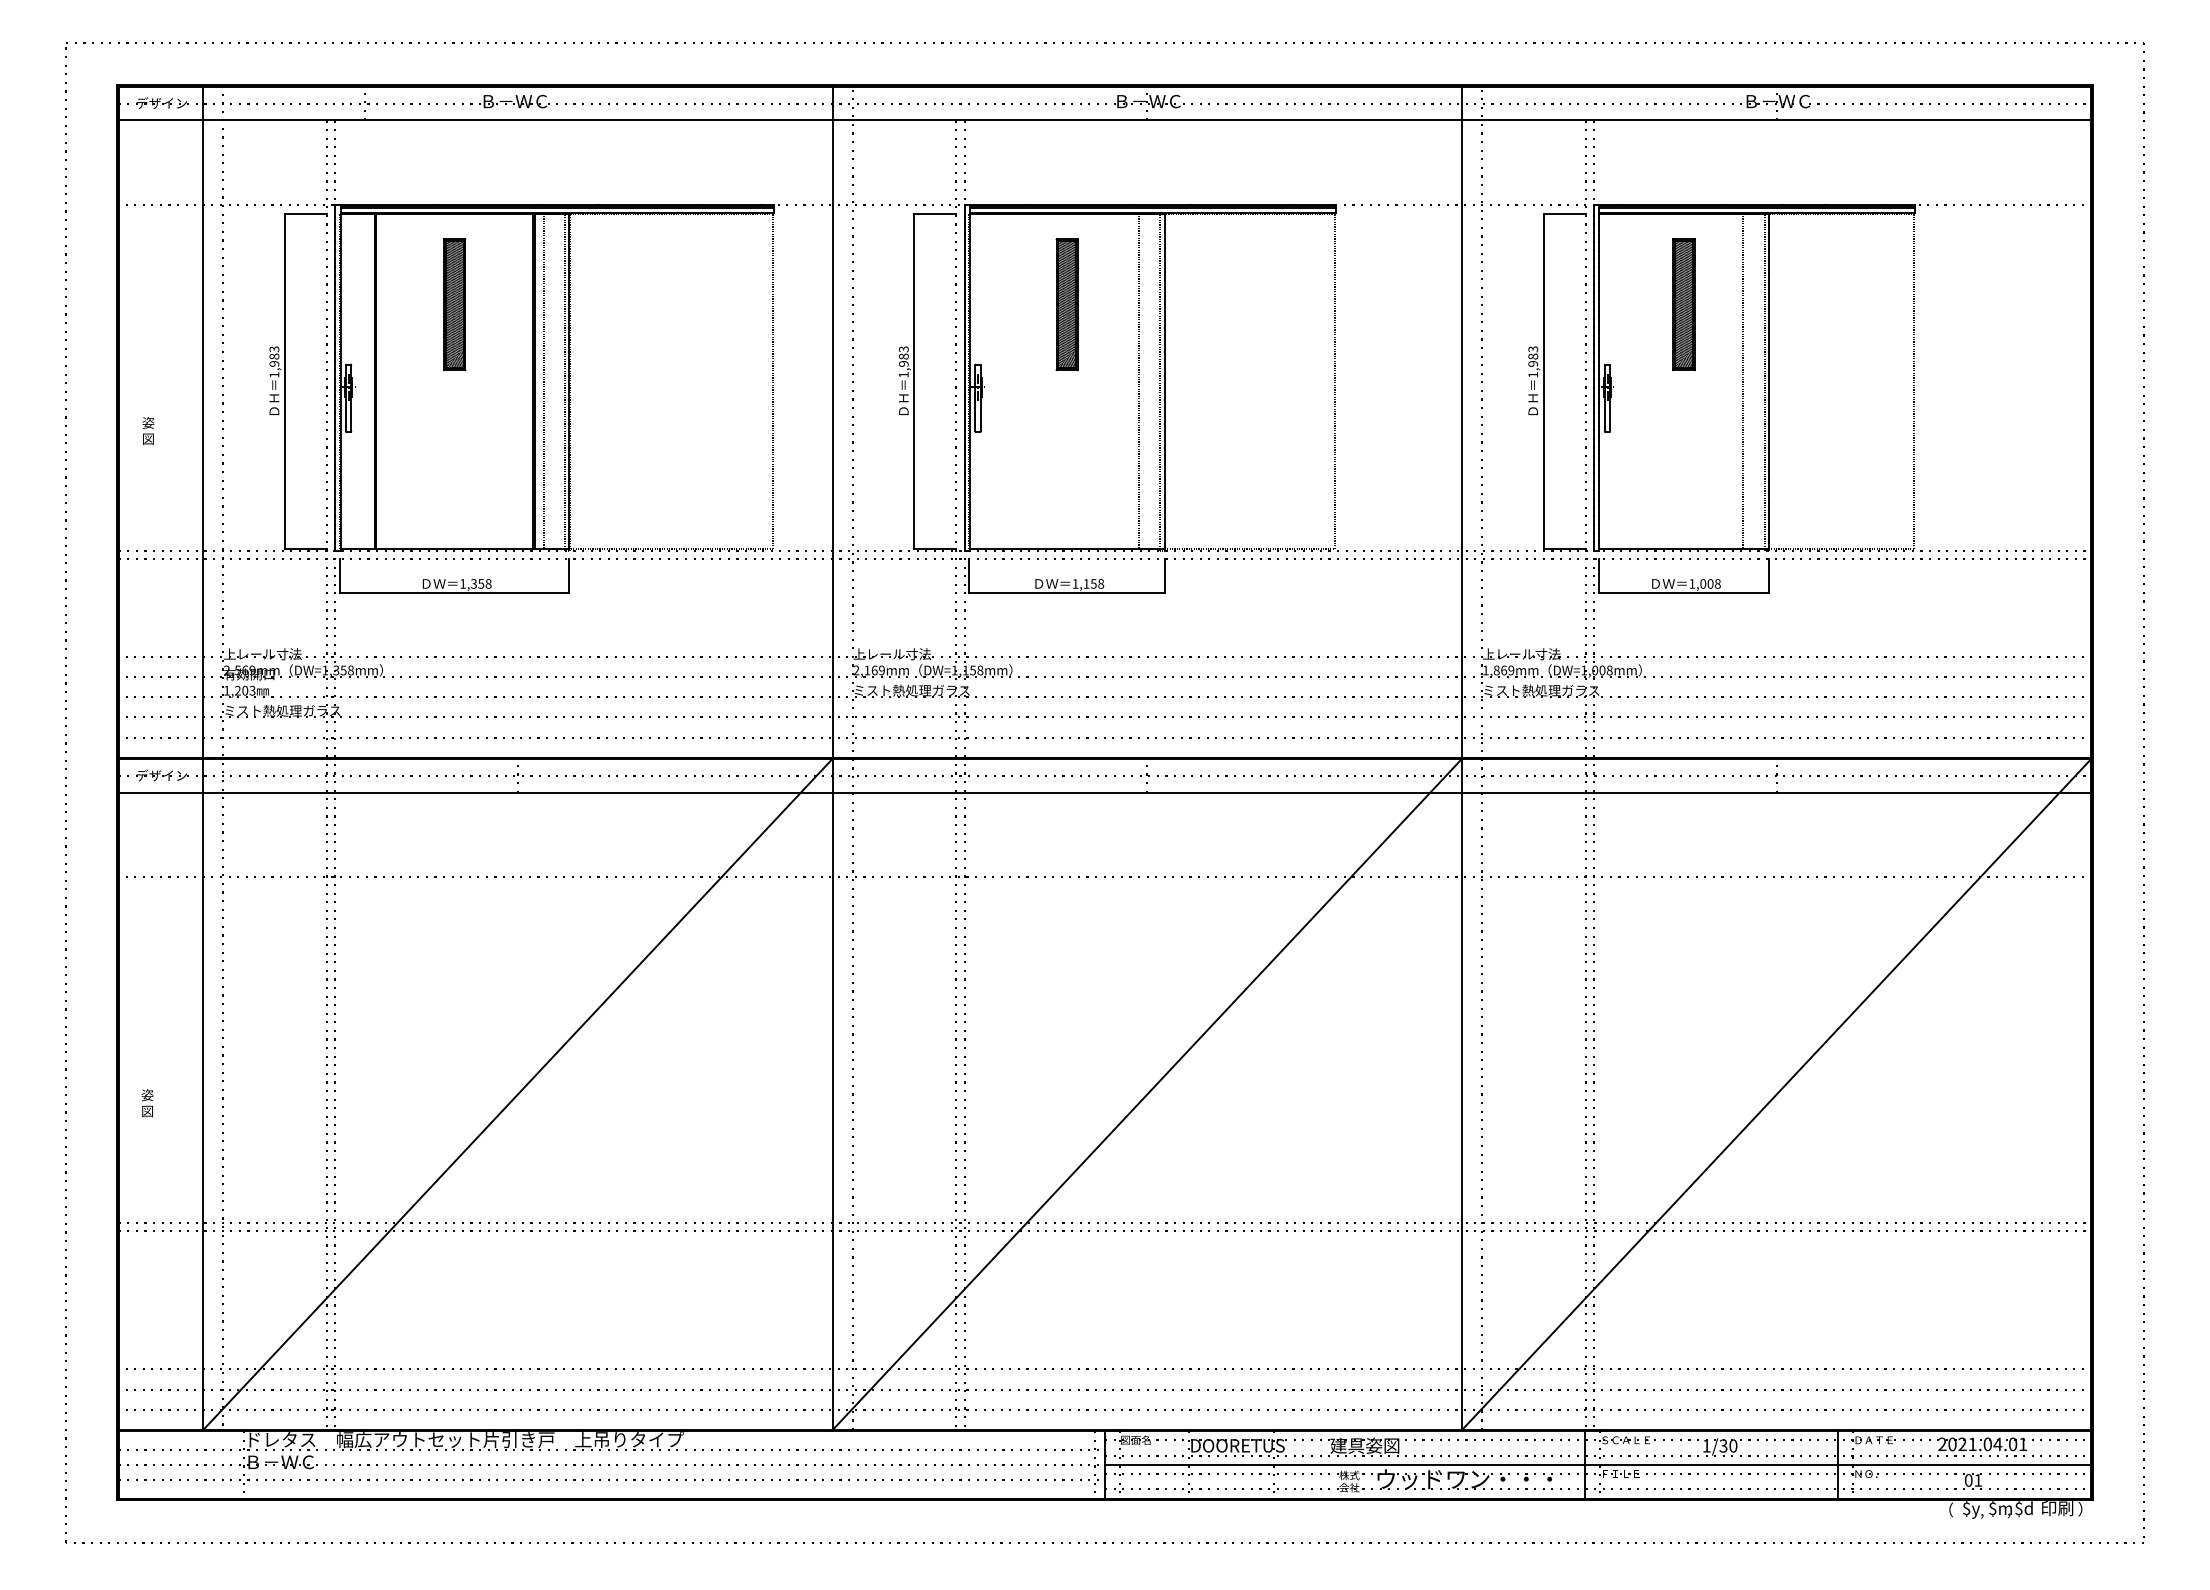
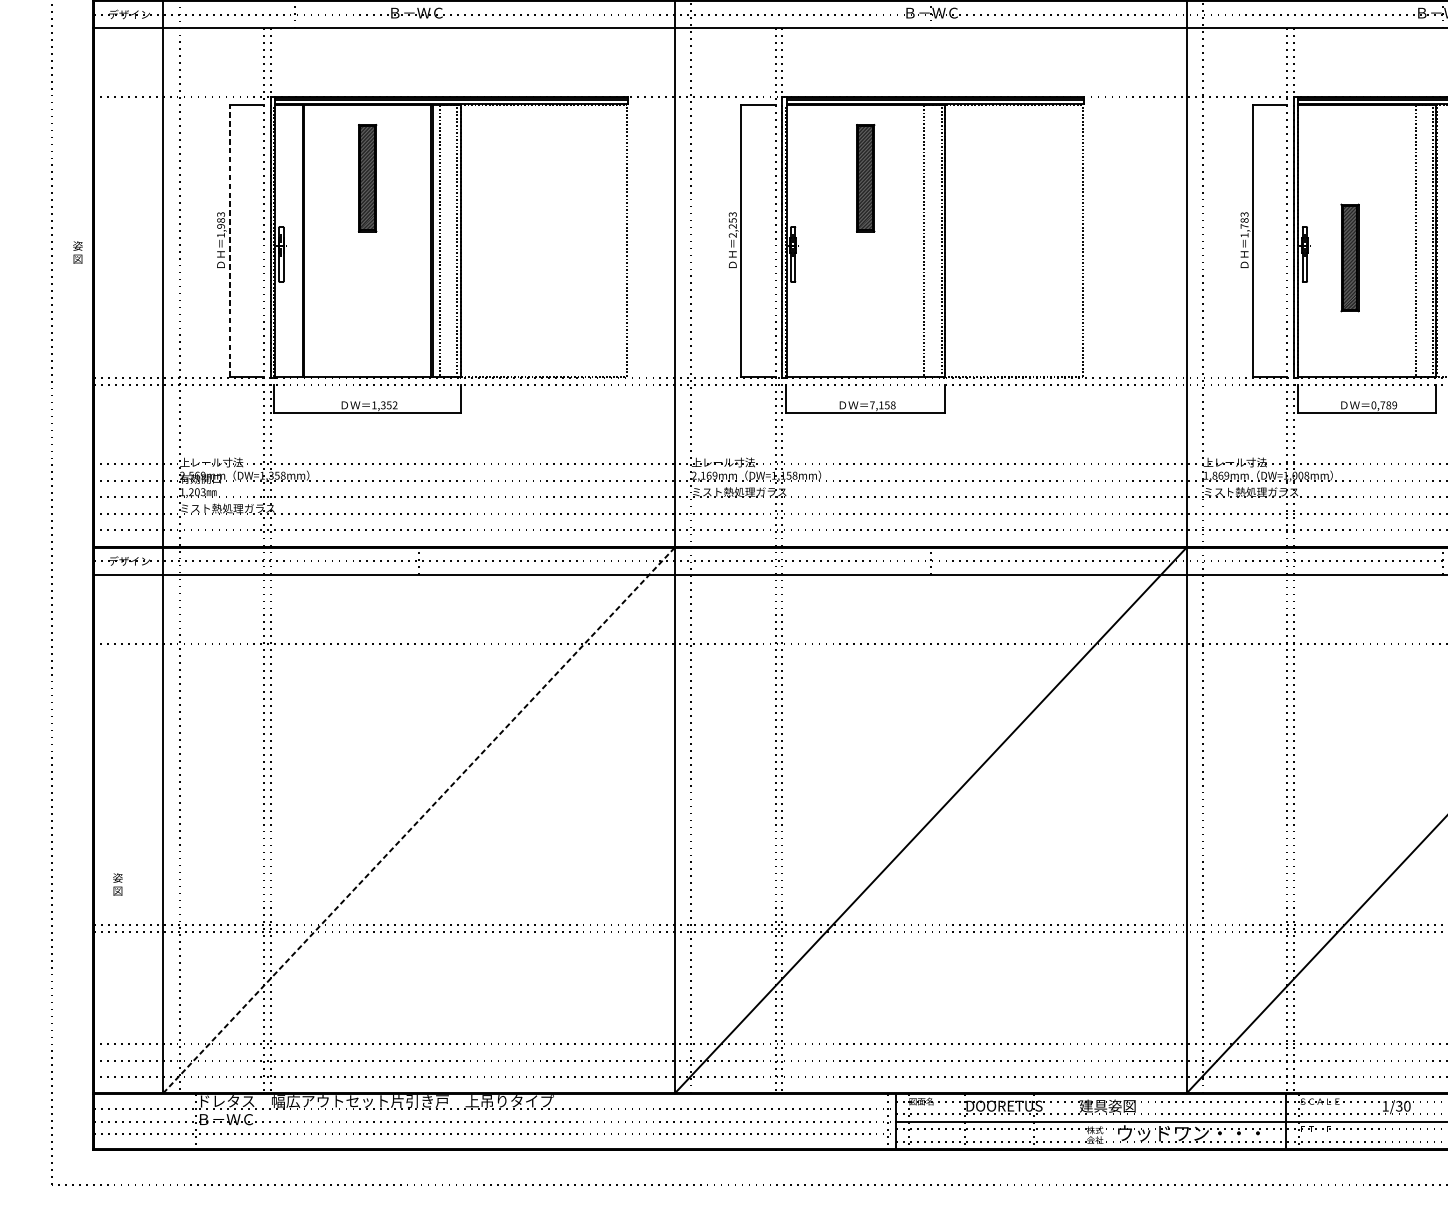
part: (1683, 304) -> (1349, 257), moved
text: (1533, 363) -> (1244, 226), 1,983 -> 1,783
text: (903, 365) -> (732, 227), 1,983 -> 2,253
line: (284, 381) -> (229, 240), solid -> dashed
text: (148, 430) -> (78, 252), moved
text: (488, 583) -> (395, 405), 1,358 -> 1,352
text: (1075, 583) -> (872, 405), 1,158 -> 7,158
text: (1704, 583) -> (1383, 405), 1,008 -> 0,789
line: (517, 1094) -> (418, 820), solid -> dashed
text: (147, 1103) -> (117, 884), moved

